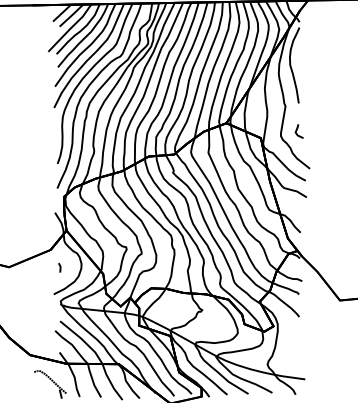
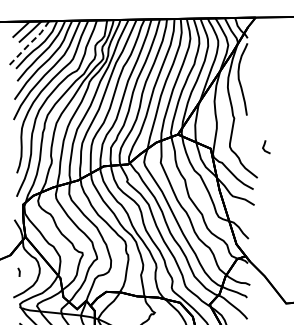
line: (70, 29) -> (29, 45), solid -> dashed
line: (297, 130) -> (264, 146), moved

